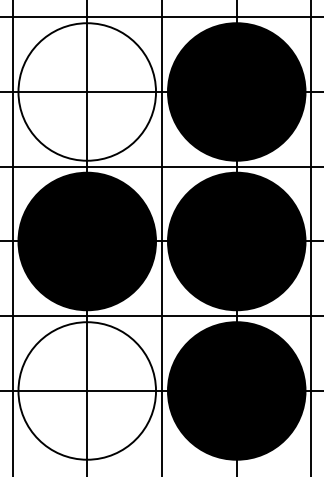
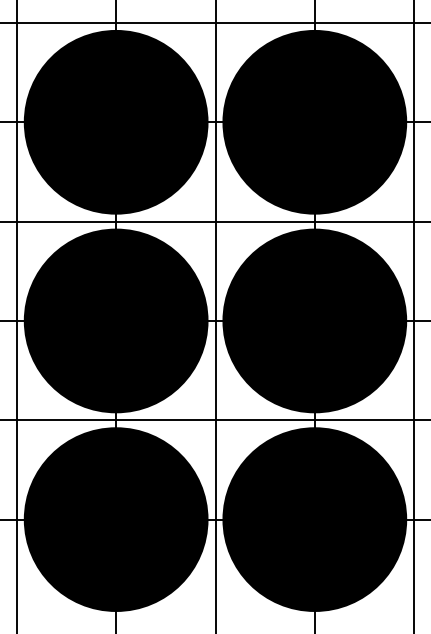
fill: (86, 91) -> (115, 121), added
fill: (86, 390) -> (115, 519), added

